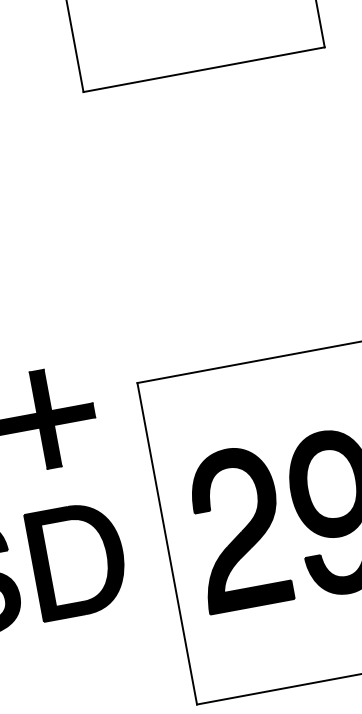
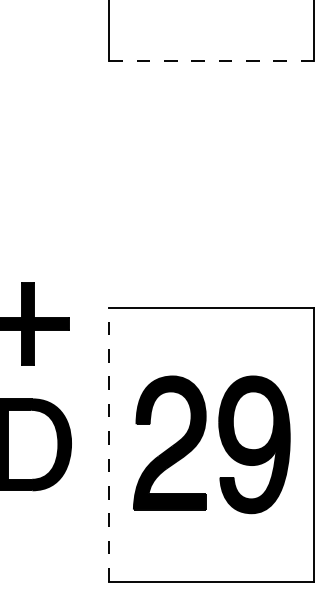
line: (203, 69) -> (211, 60), solid -> dashed
line: (167, 543) -> (109, 444), solid -> dashed

